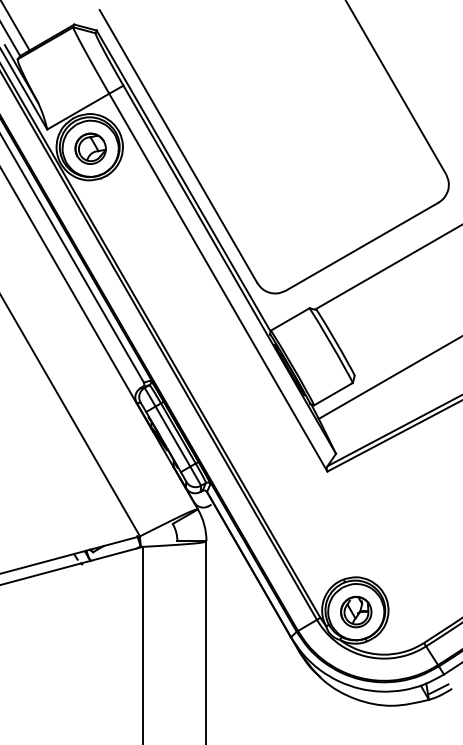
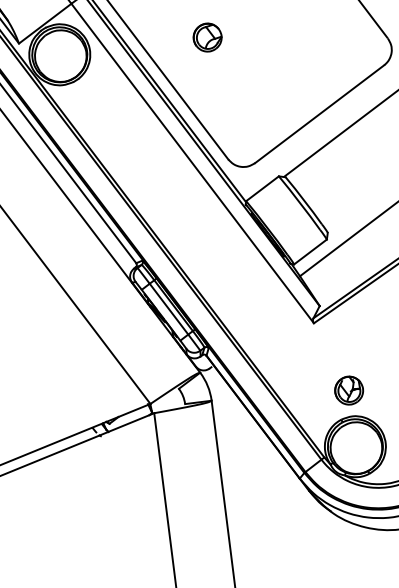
part: (90, 148) -> (207, 37), moved
part: (356, 611) -> (349, 390), moved

